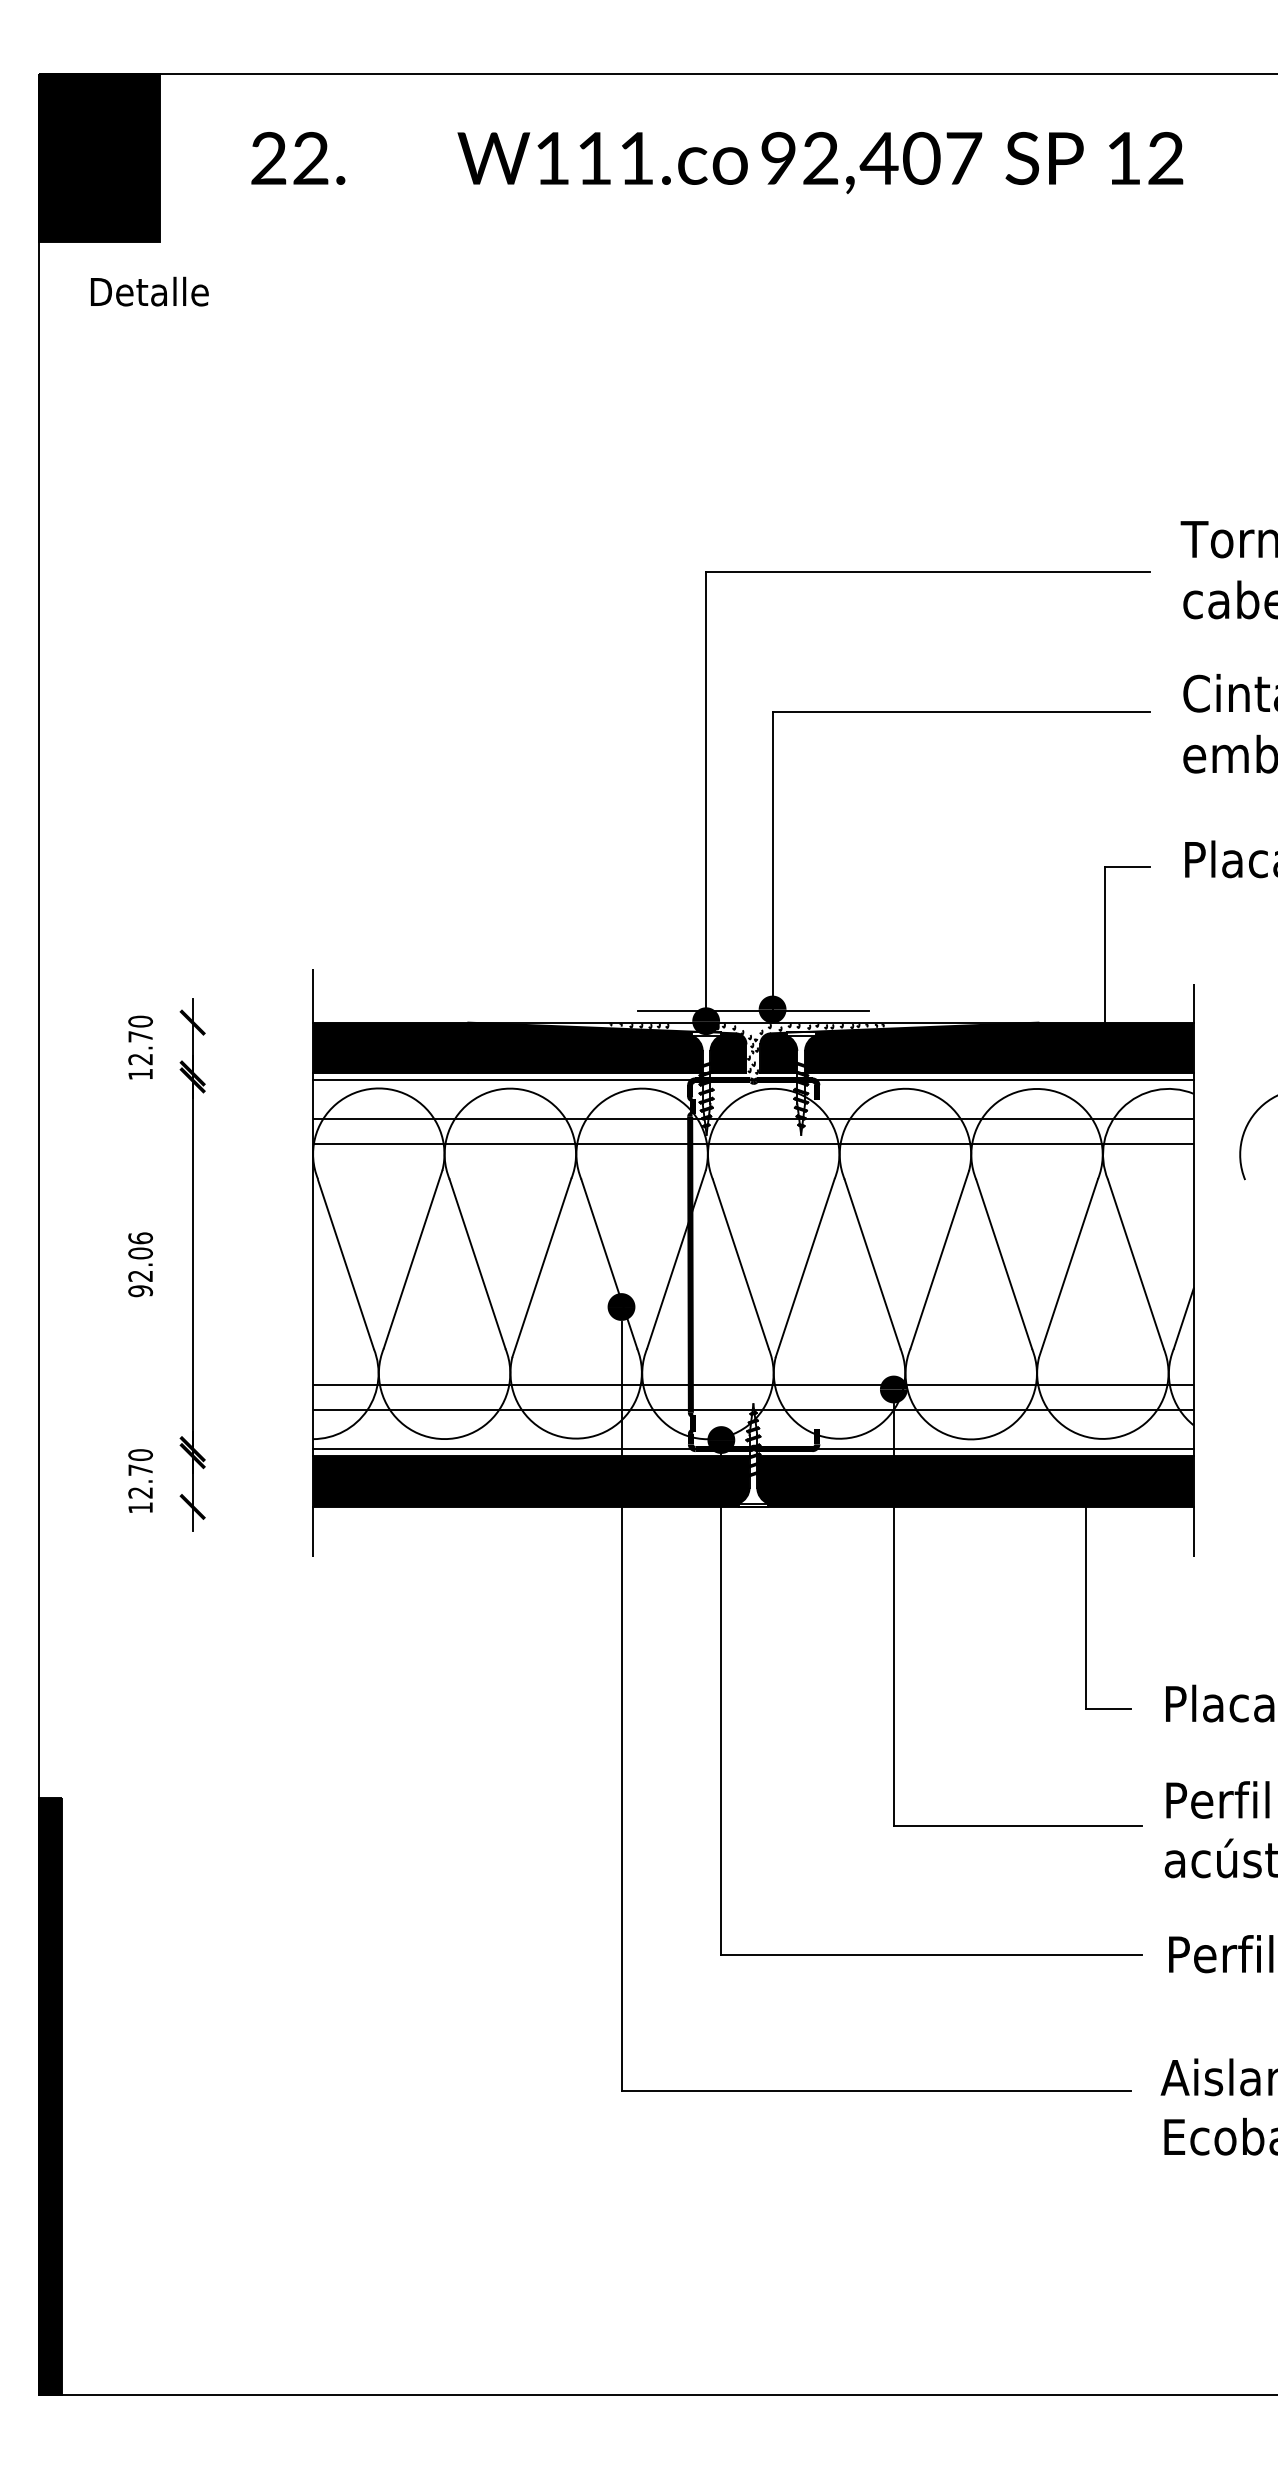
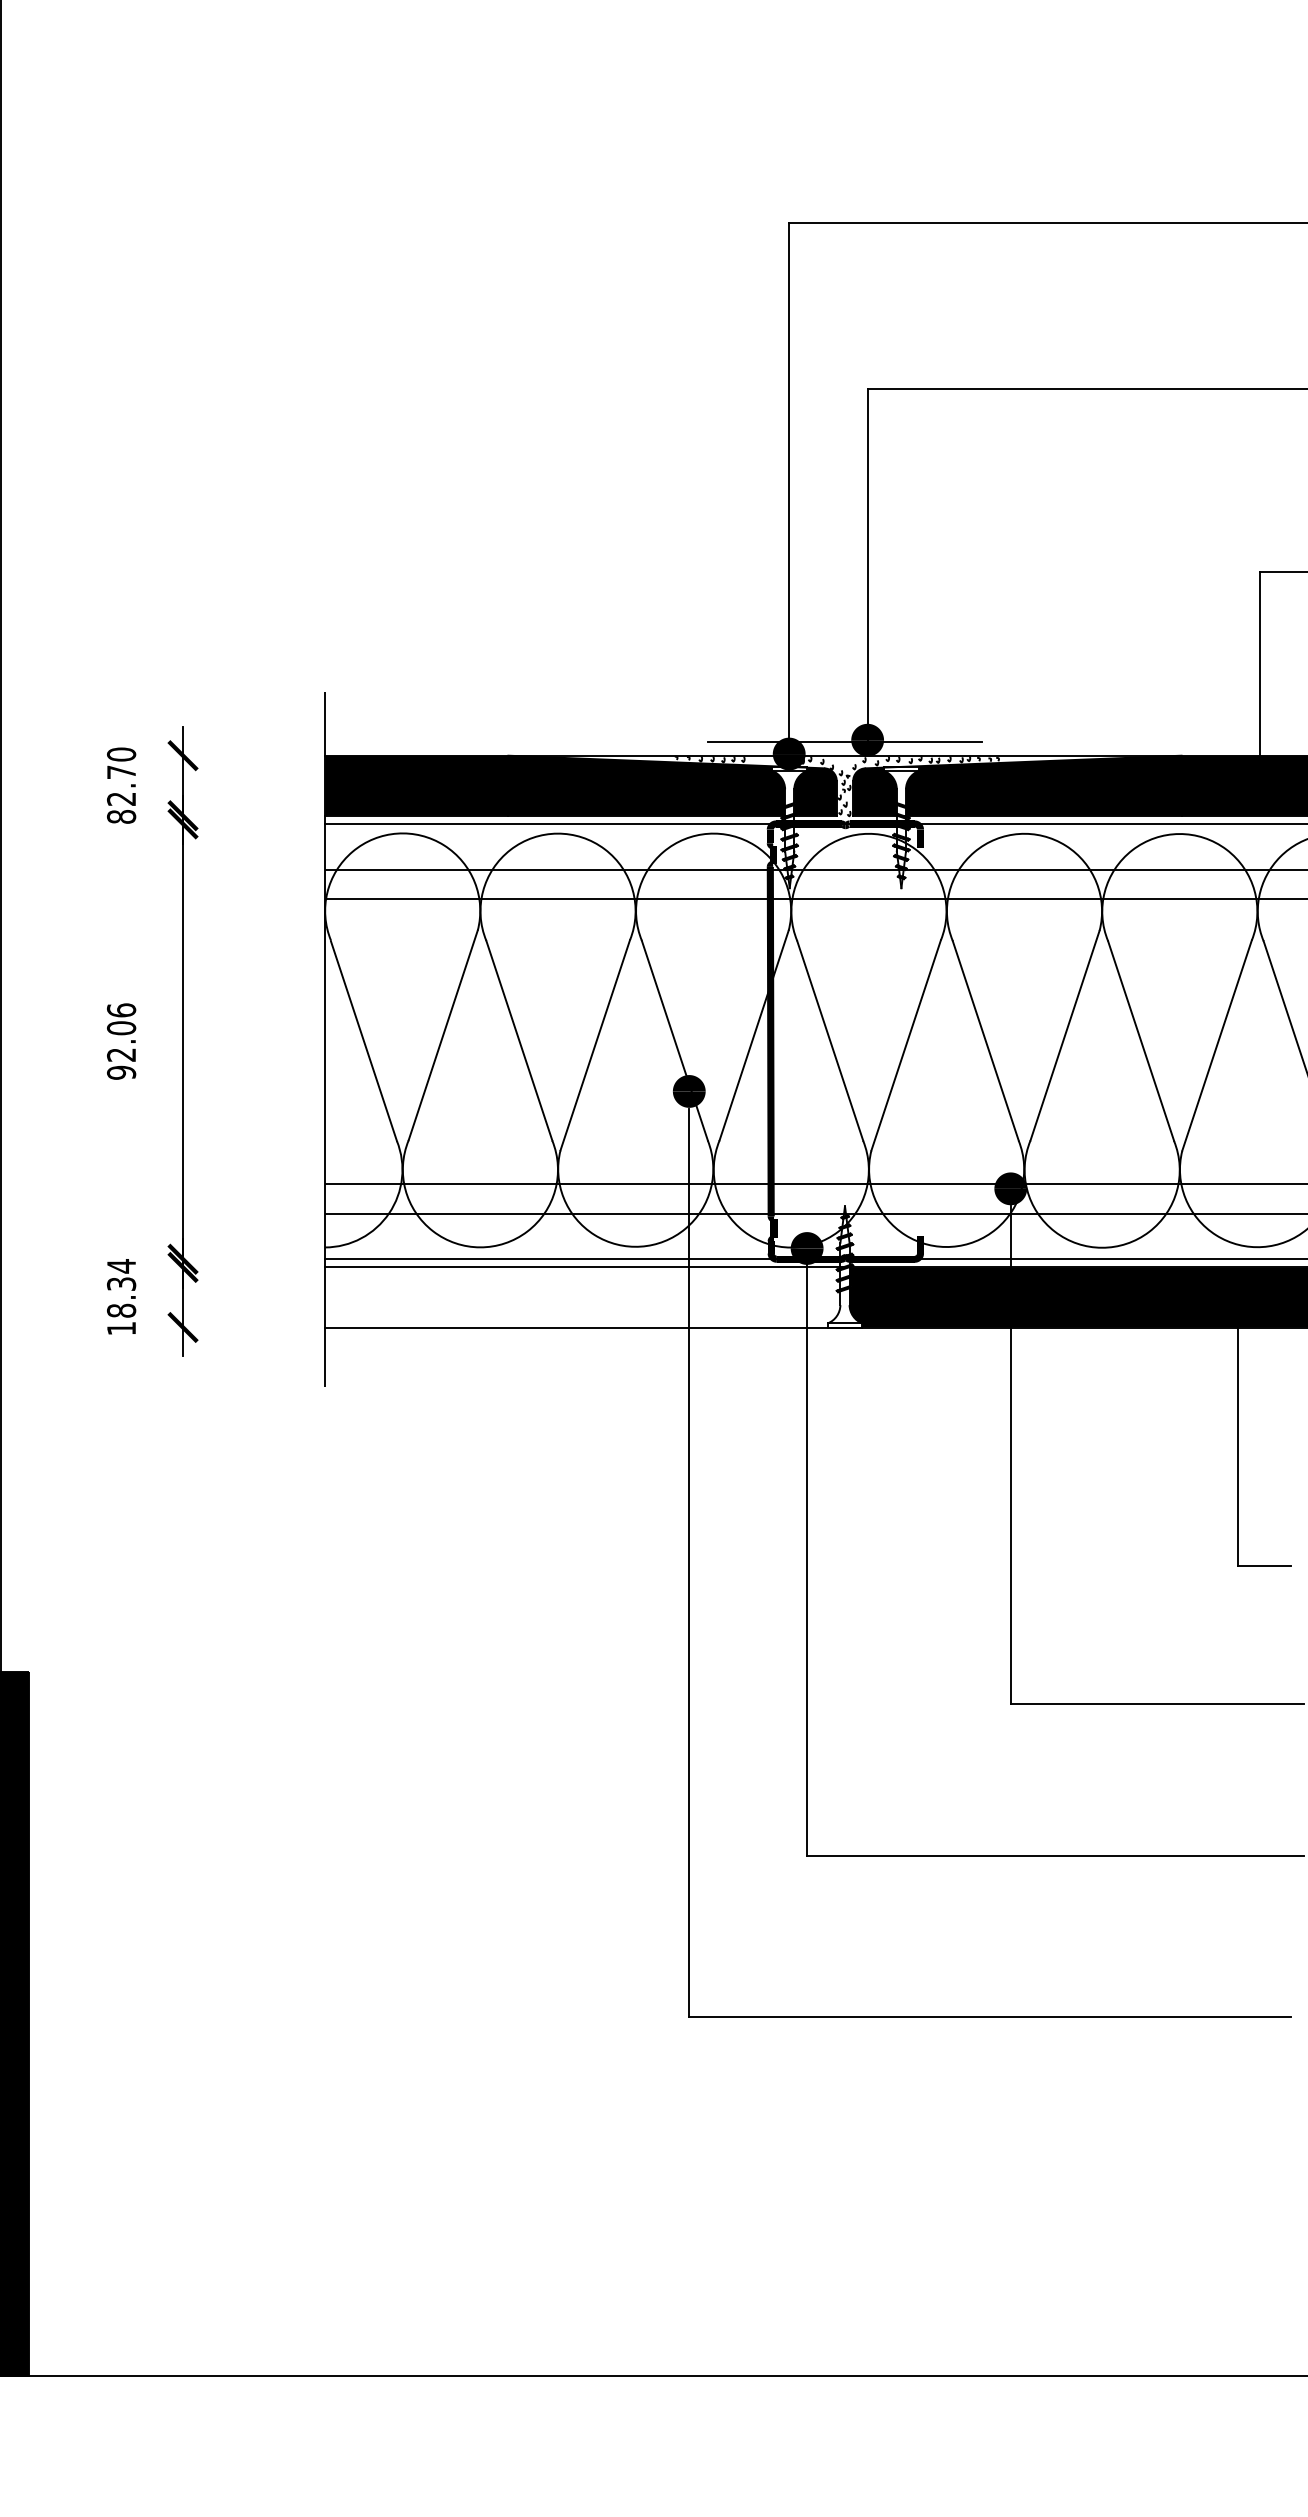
text: (140, 1074) -> (121, 816), 12.70 -> 82.70
text: (140, 1473) -> (121, 1288), 12.70 -> 18.34
fill: (531, 1481) -> (583, 1297), removed

